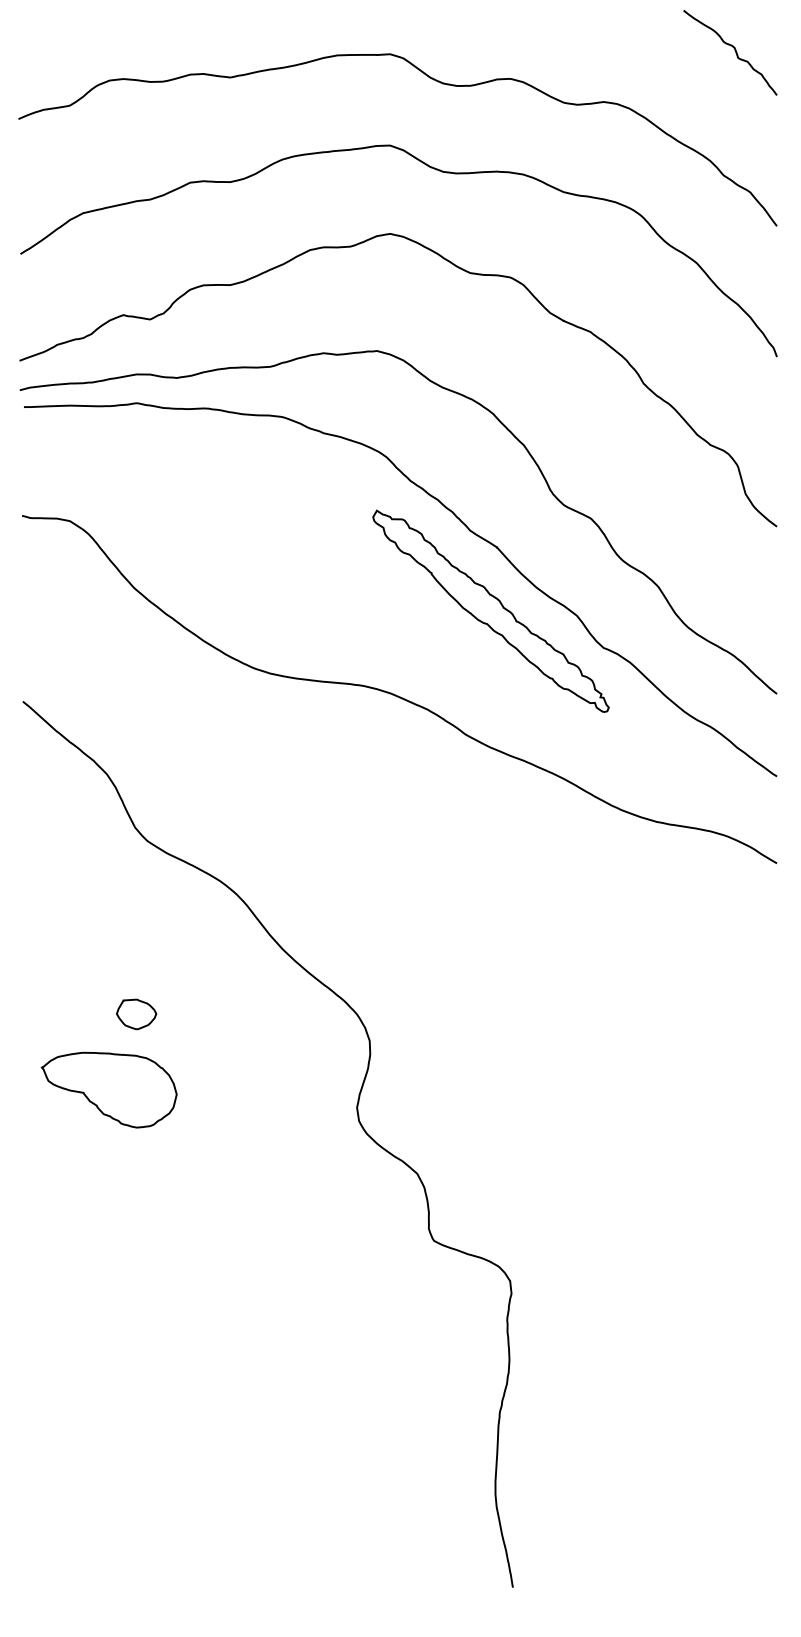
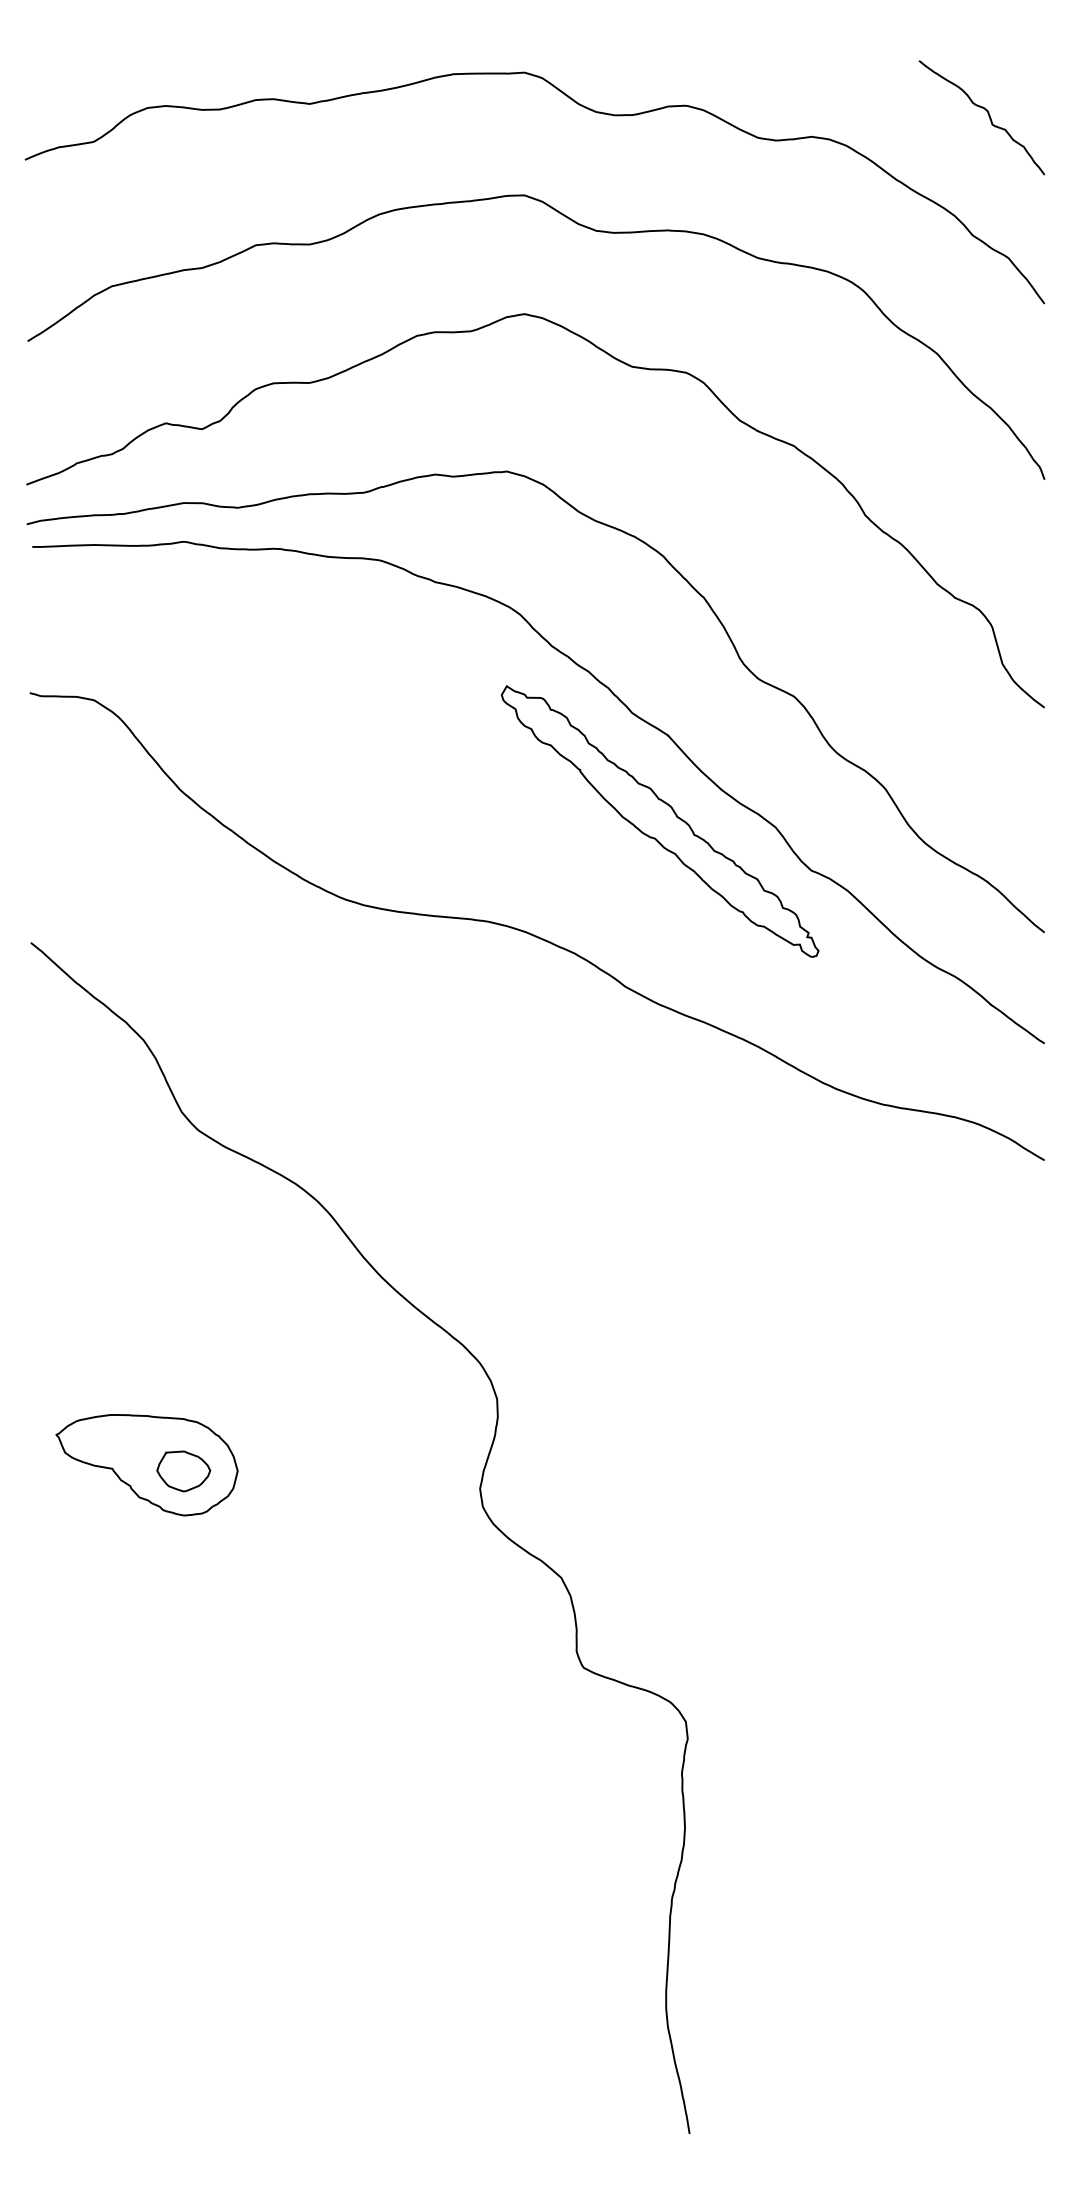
curve: (735, 51) -> (988, 116), moved
part: (136, 1014) -> (183, 1471), moved

